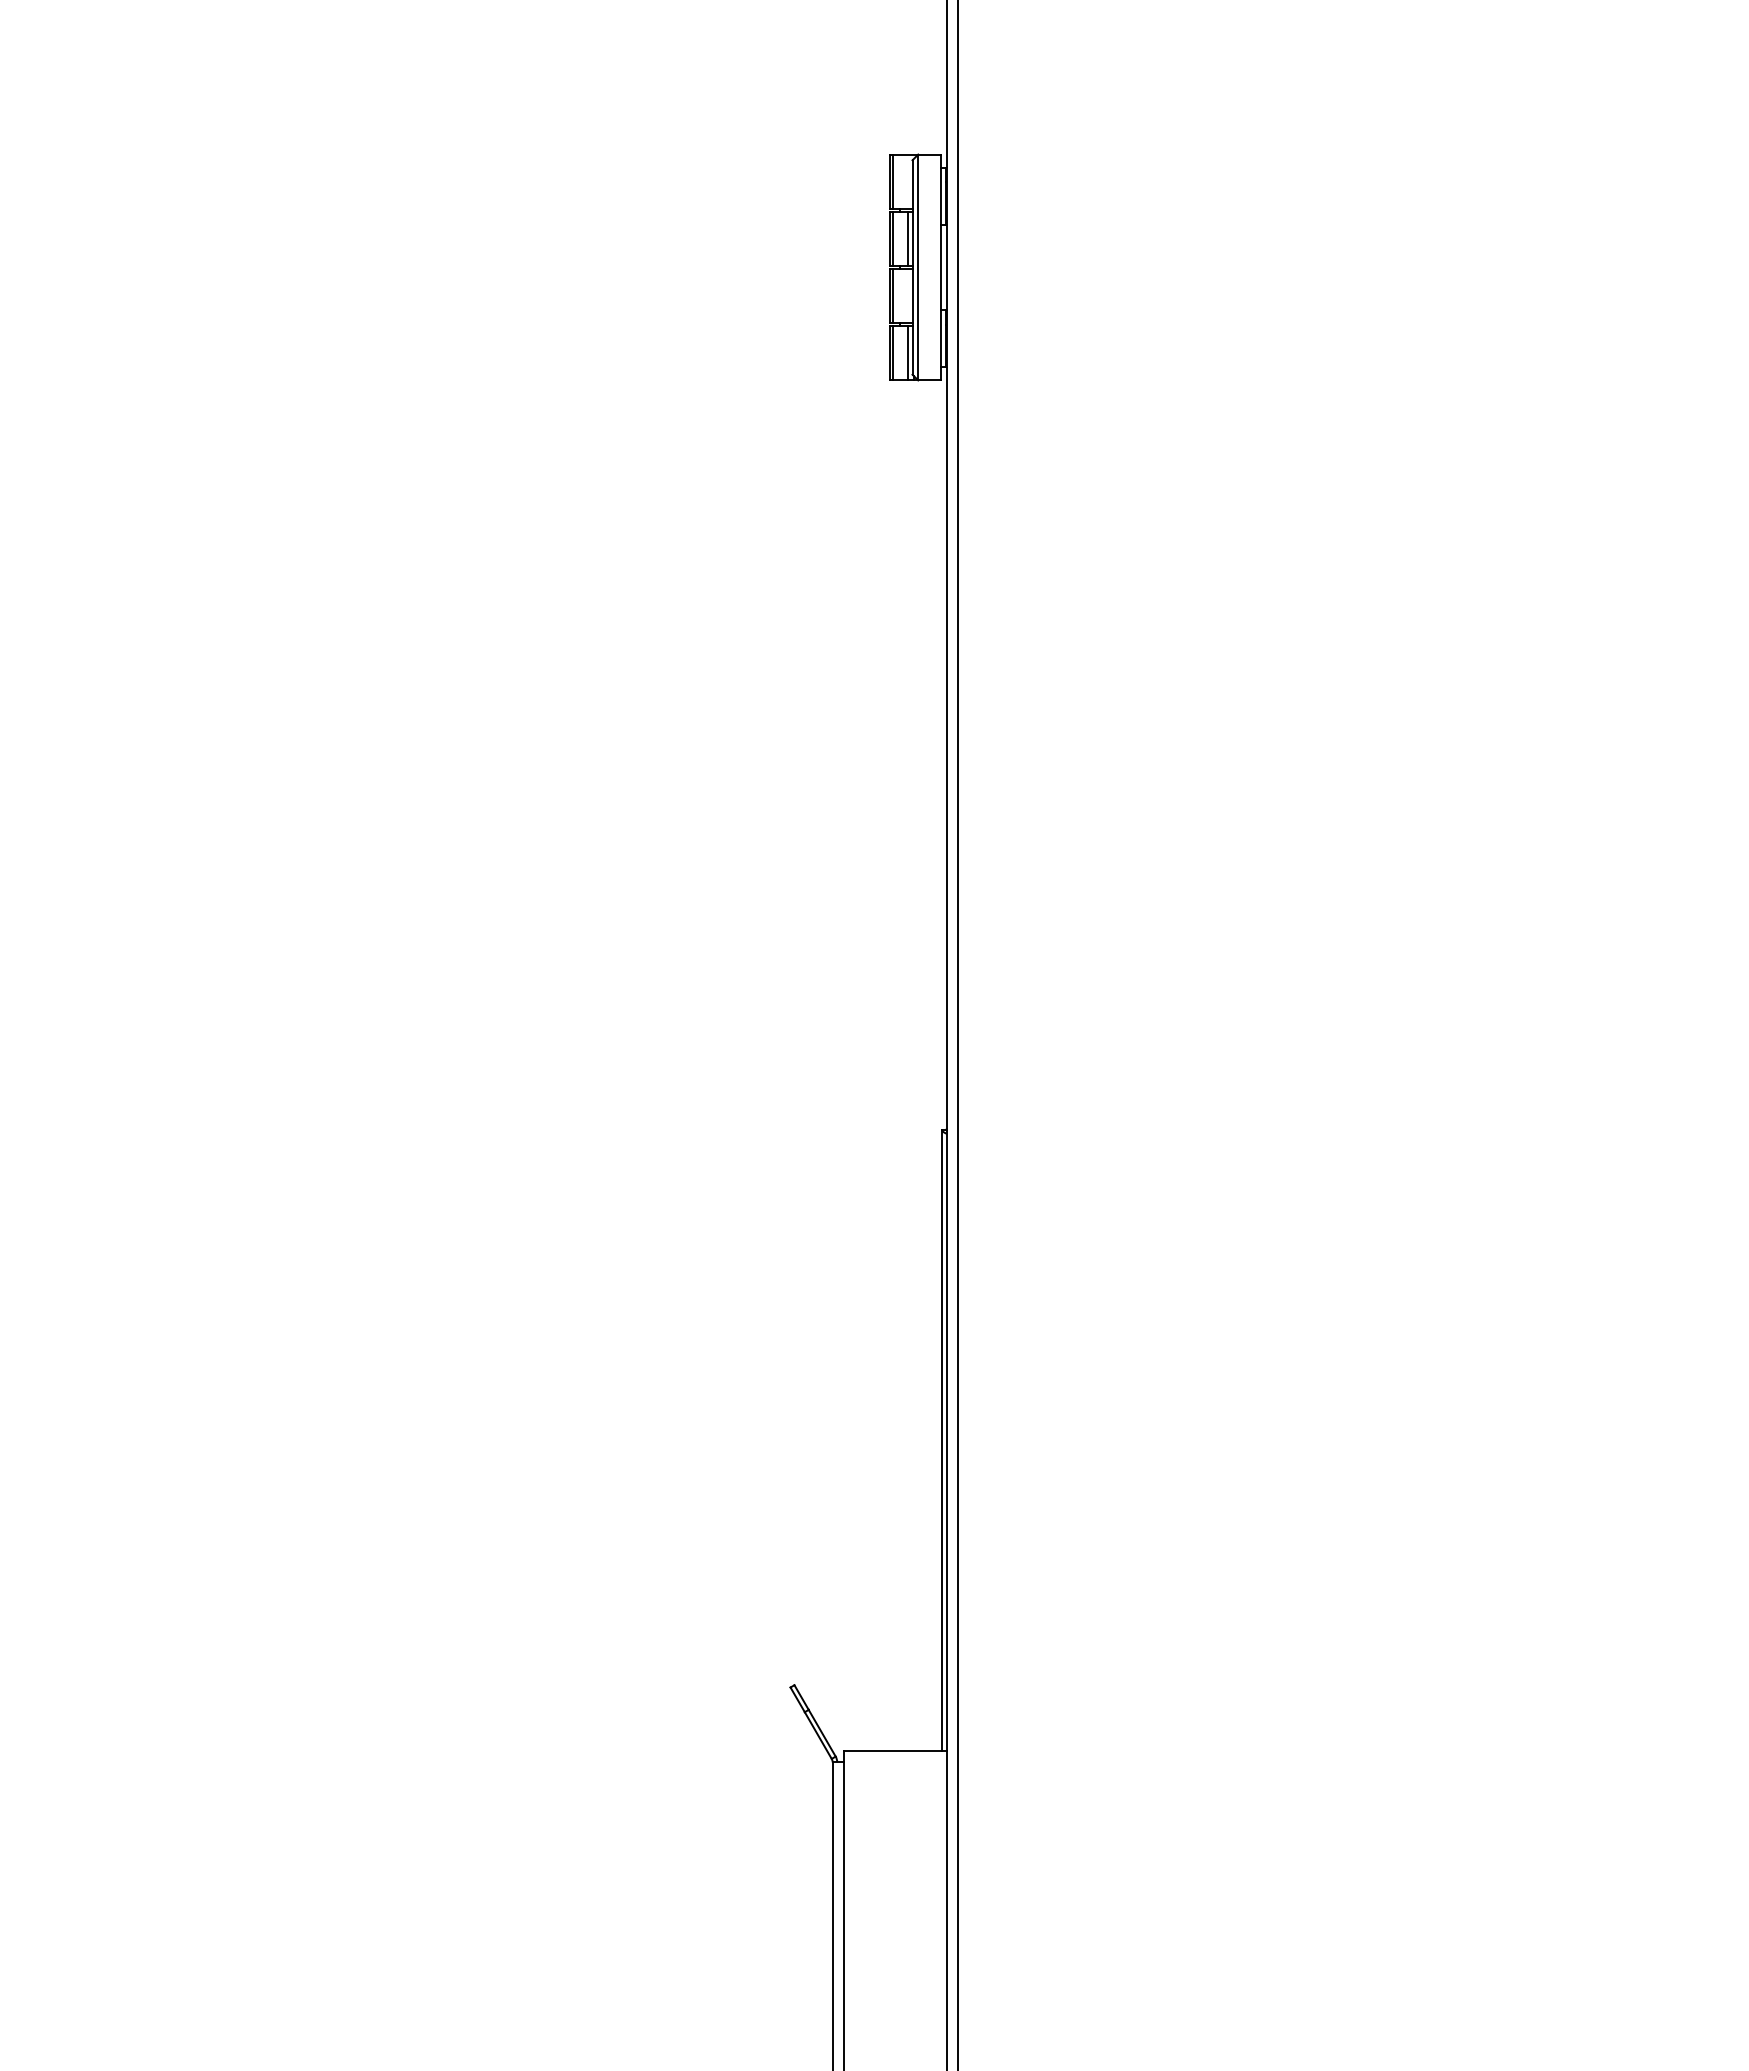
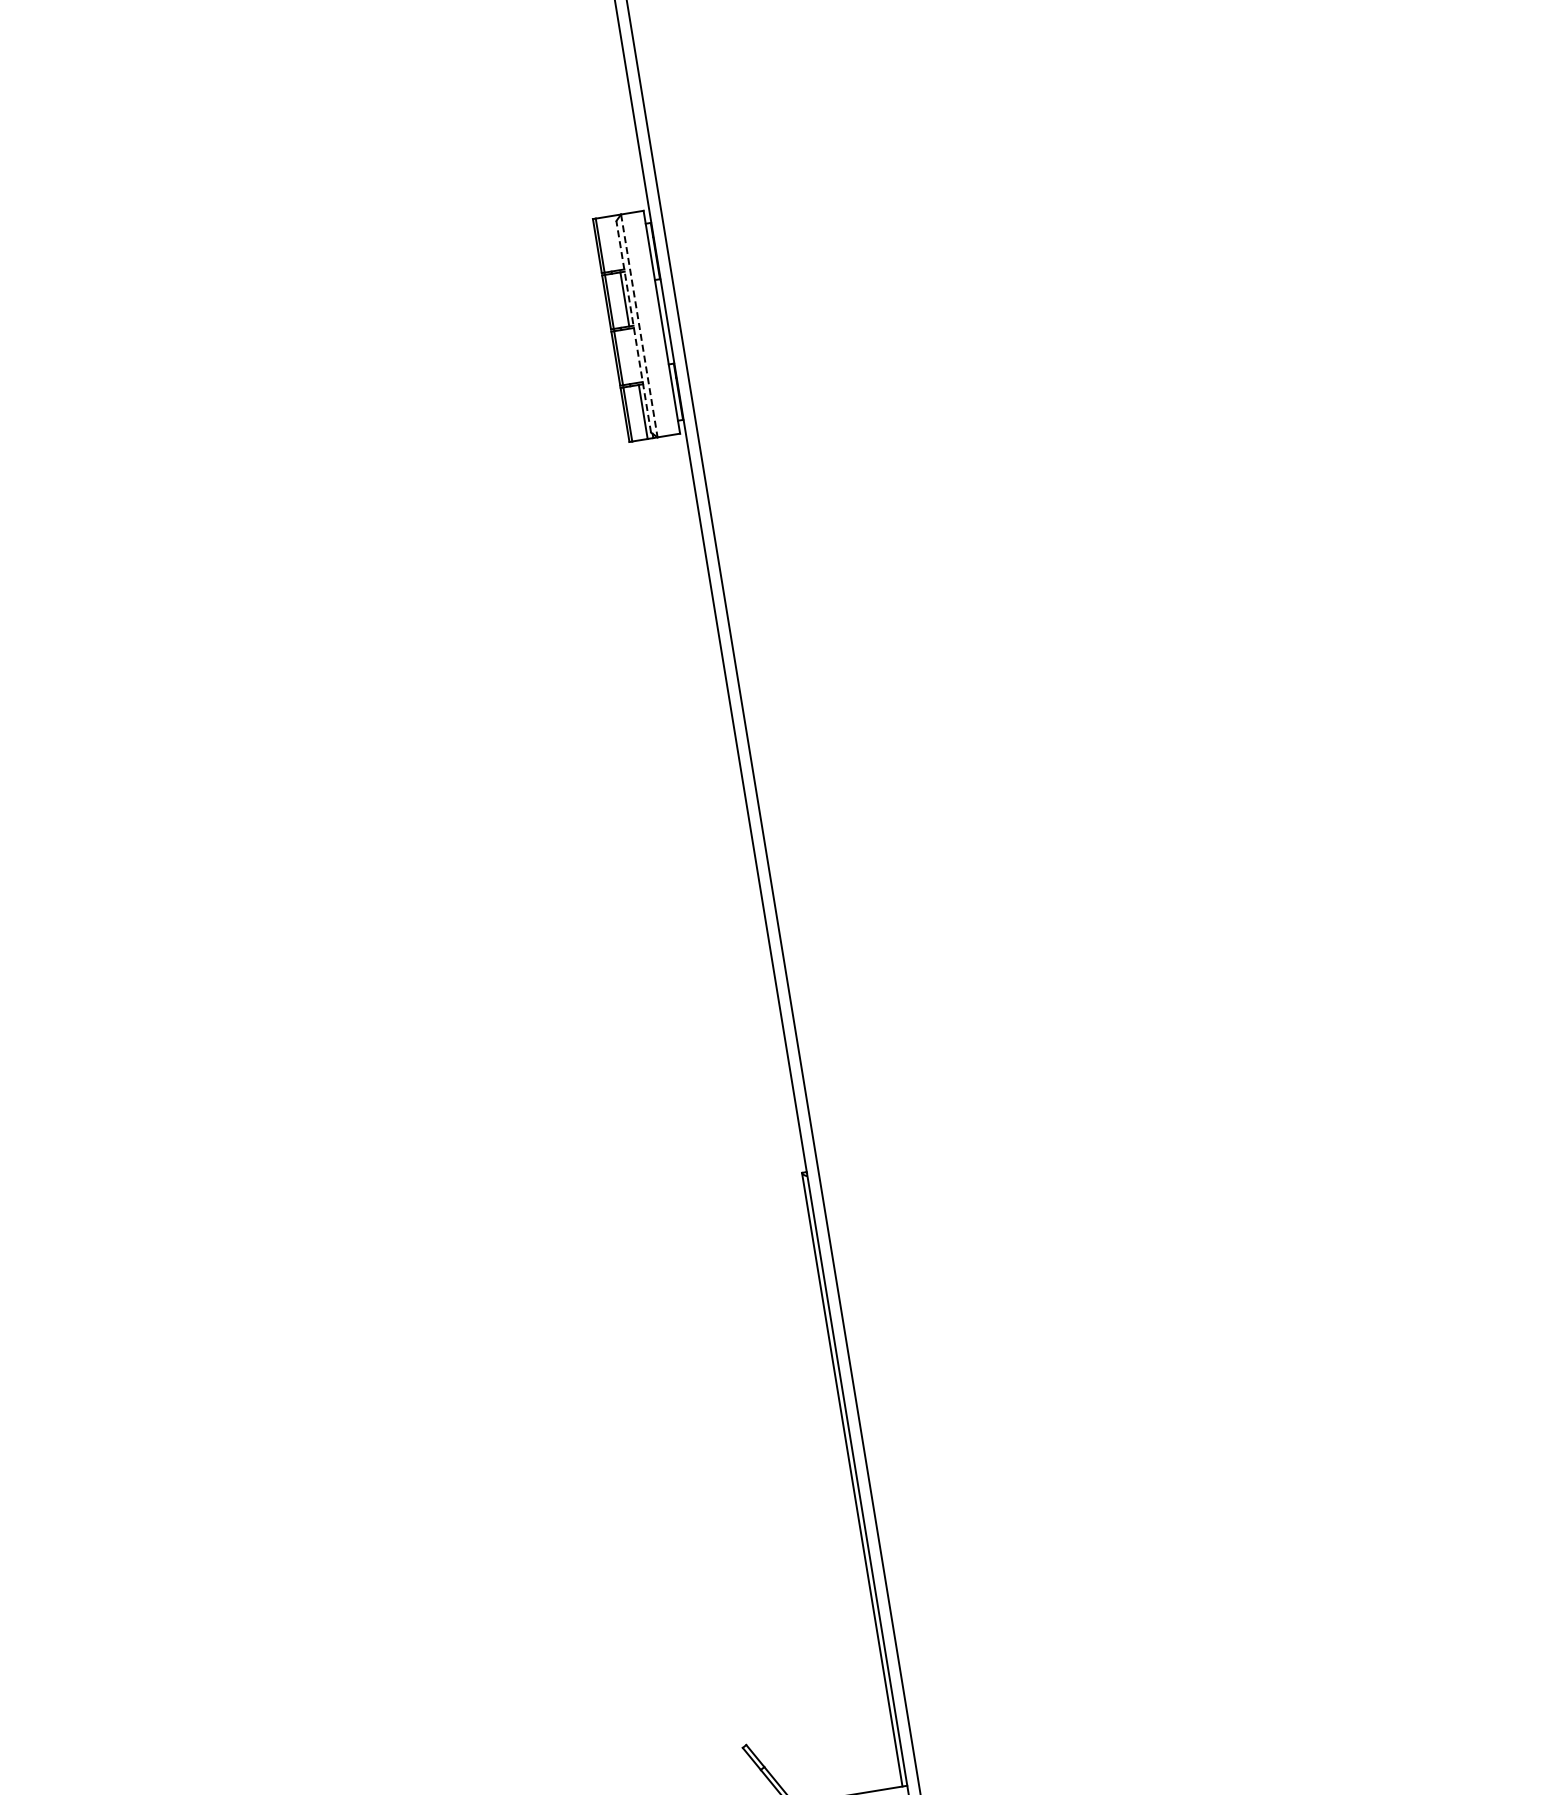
line: (912, 267) -> (633, 326), solid -> dashed
line: (918, 267) -> (639, 325), solid -> dashed

